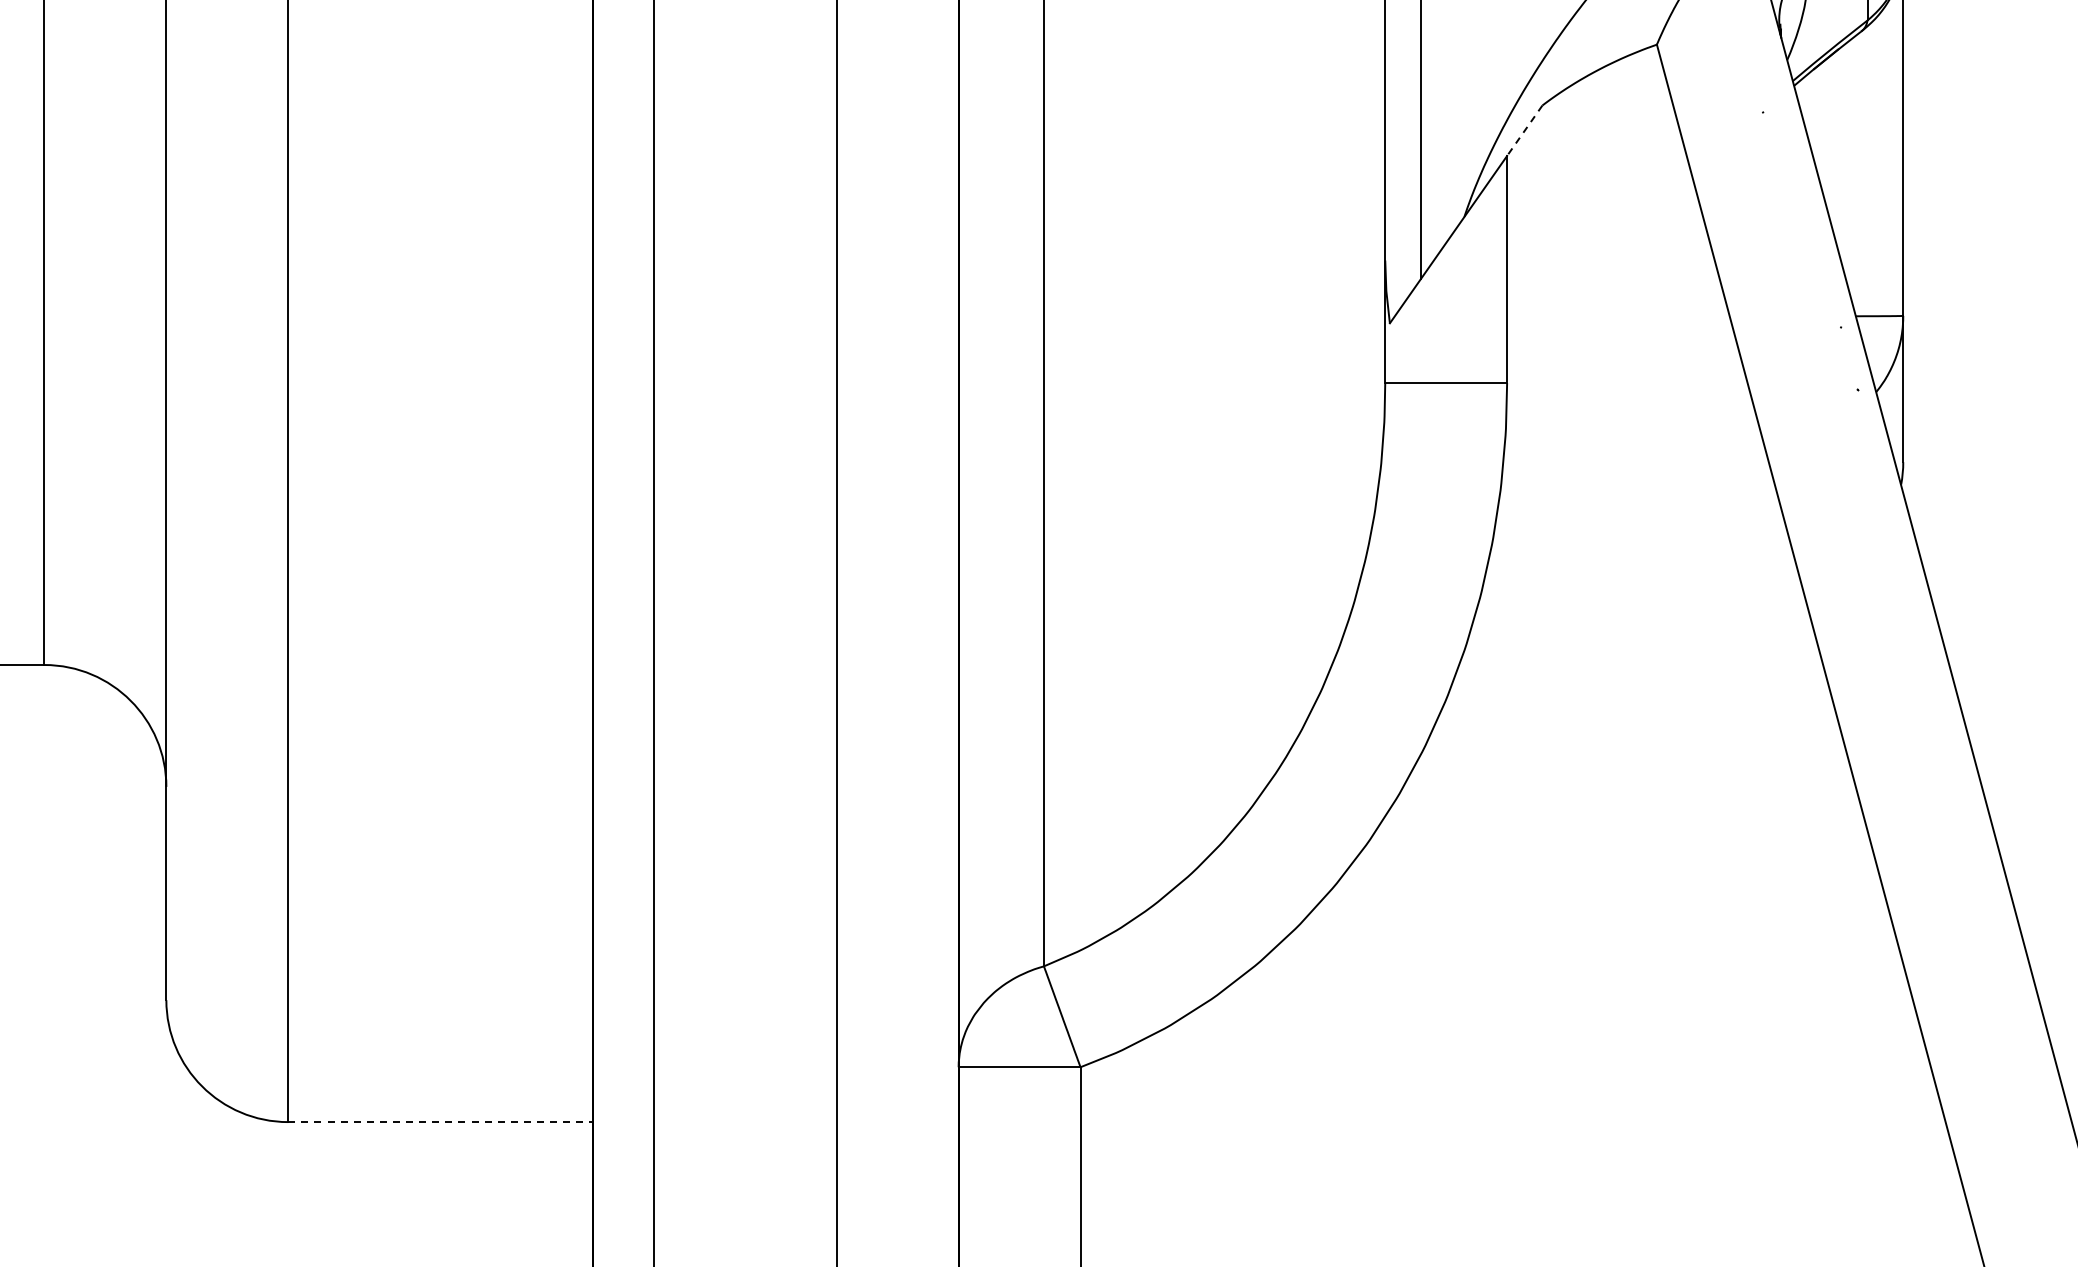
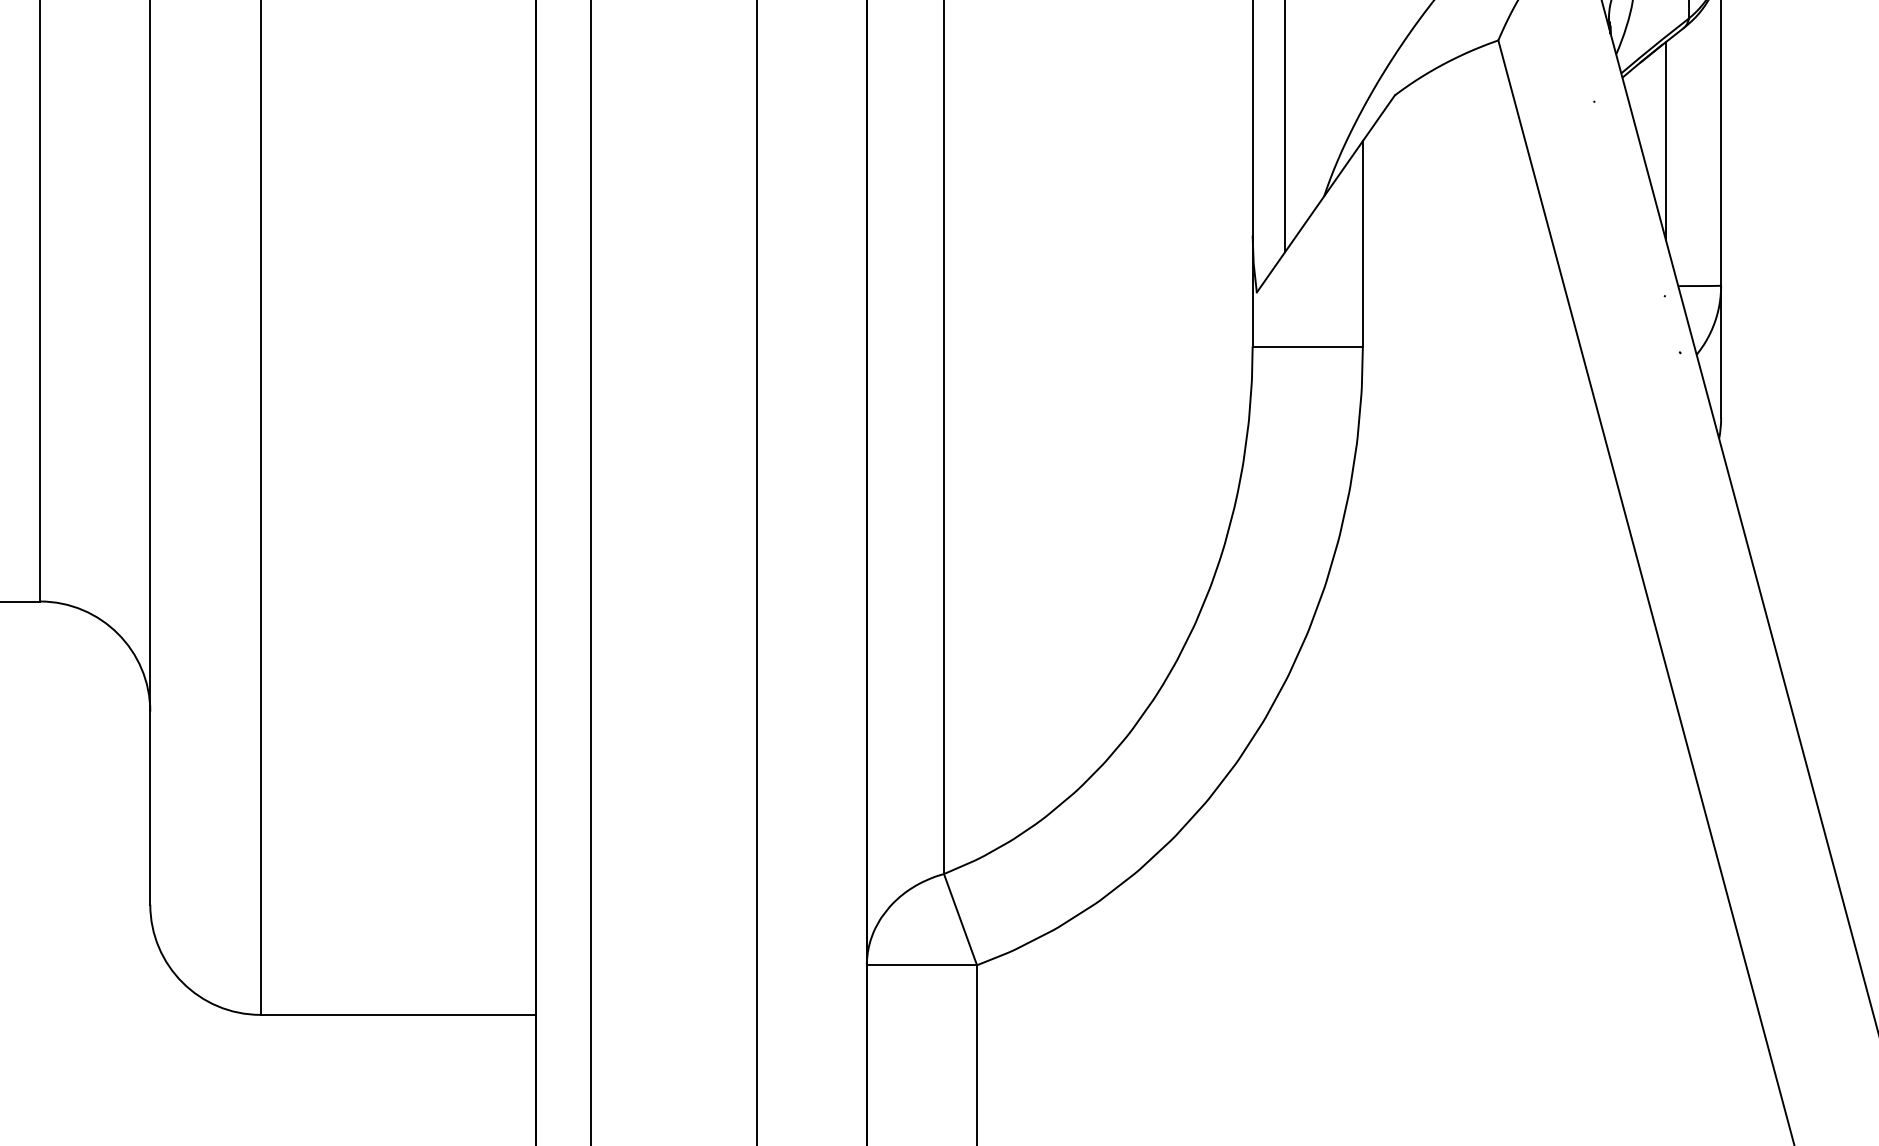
line: (1524, 130) -> (1378, 118), dashed -> solid
line: (1842, 155) -> (1666, 140), added
line: (441, 1122) -> (399, 1015), dashed -> solid

